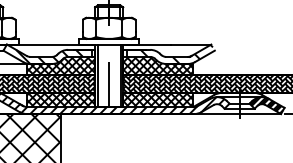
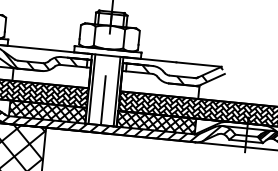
hatch: (60, 65) -> (51, 73), removed
hatch: (158, 65) -> (160, 84), removed

